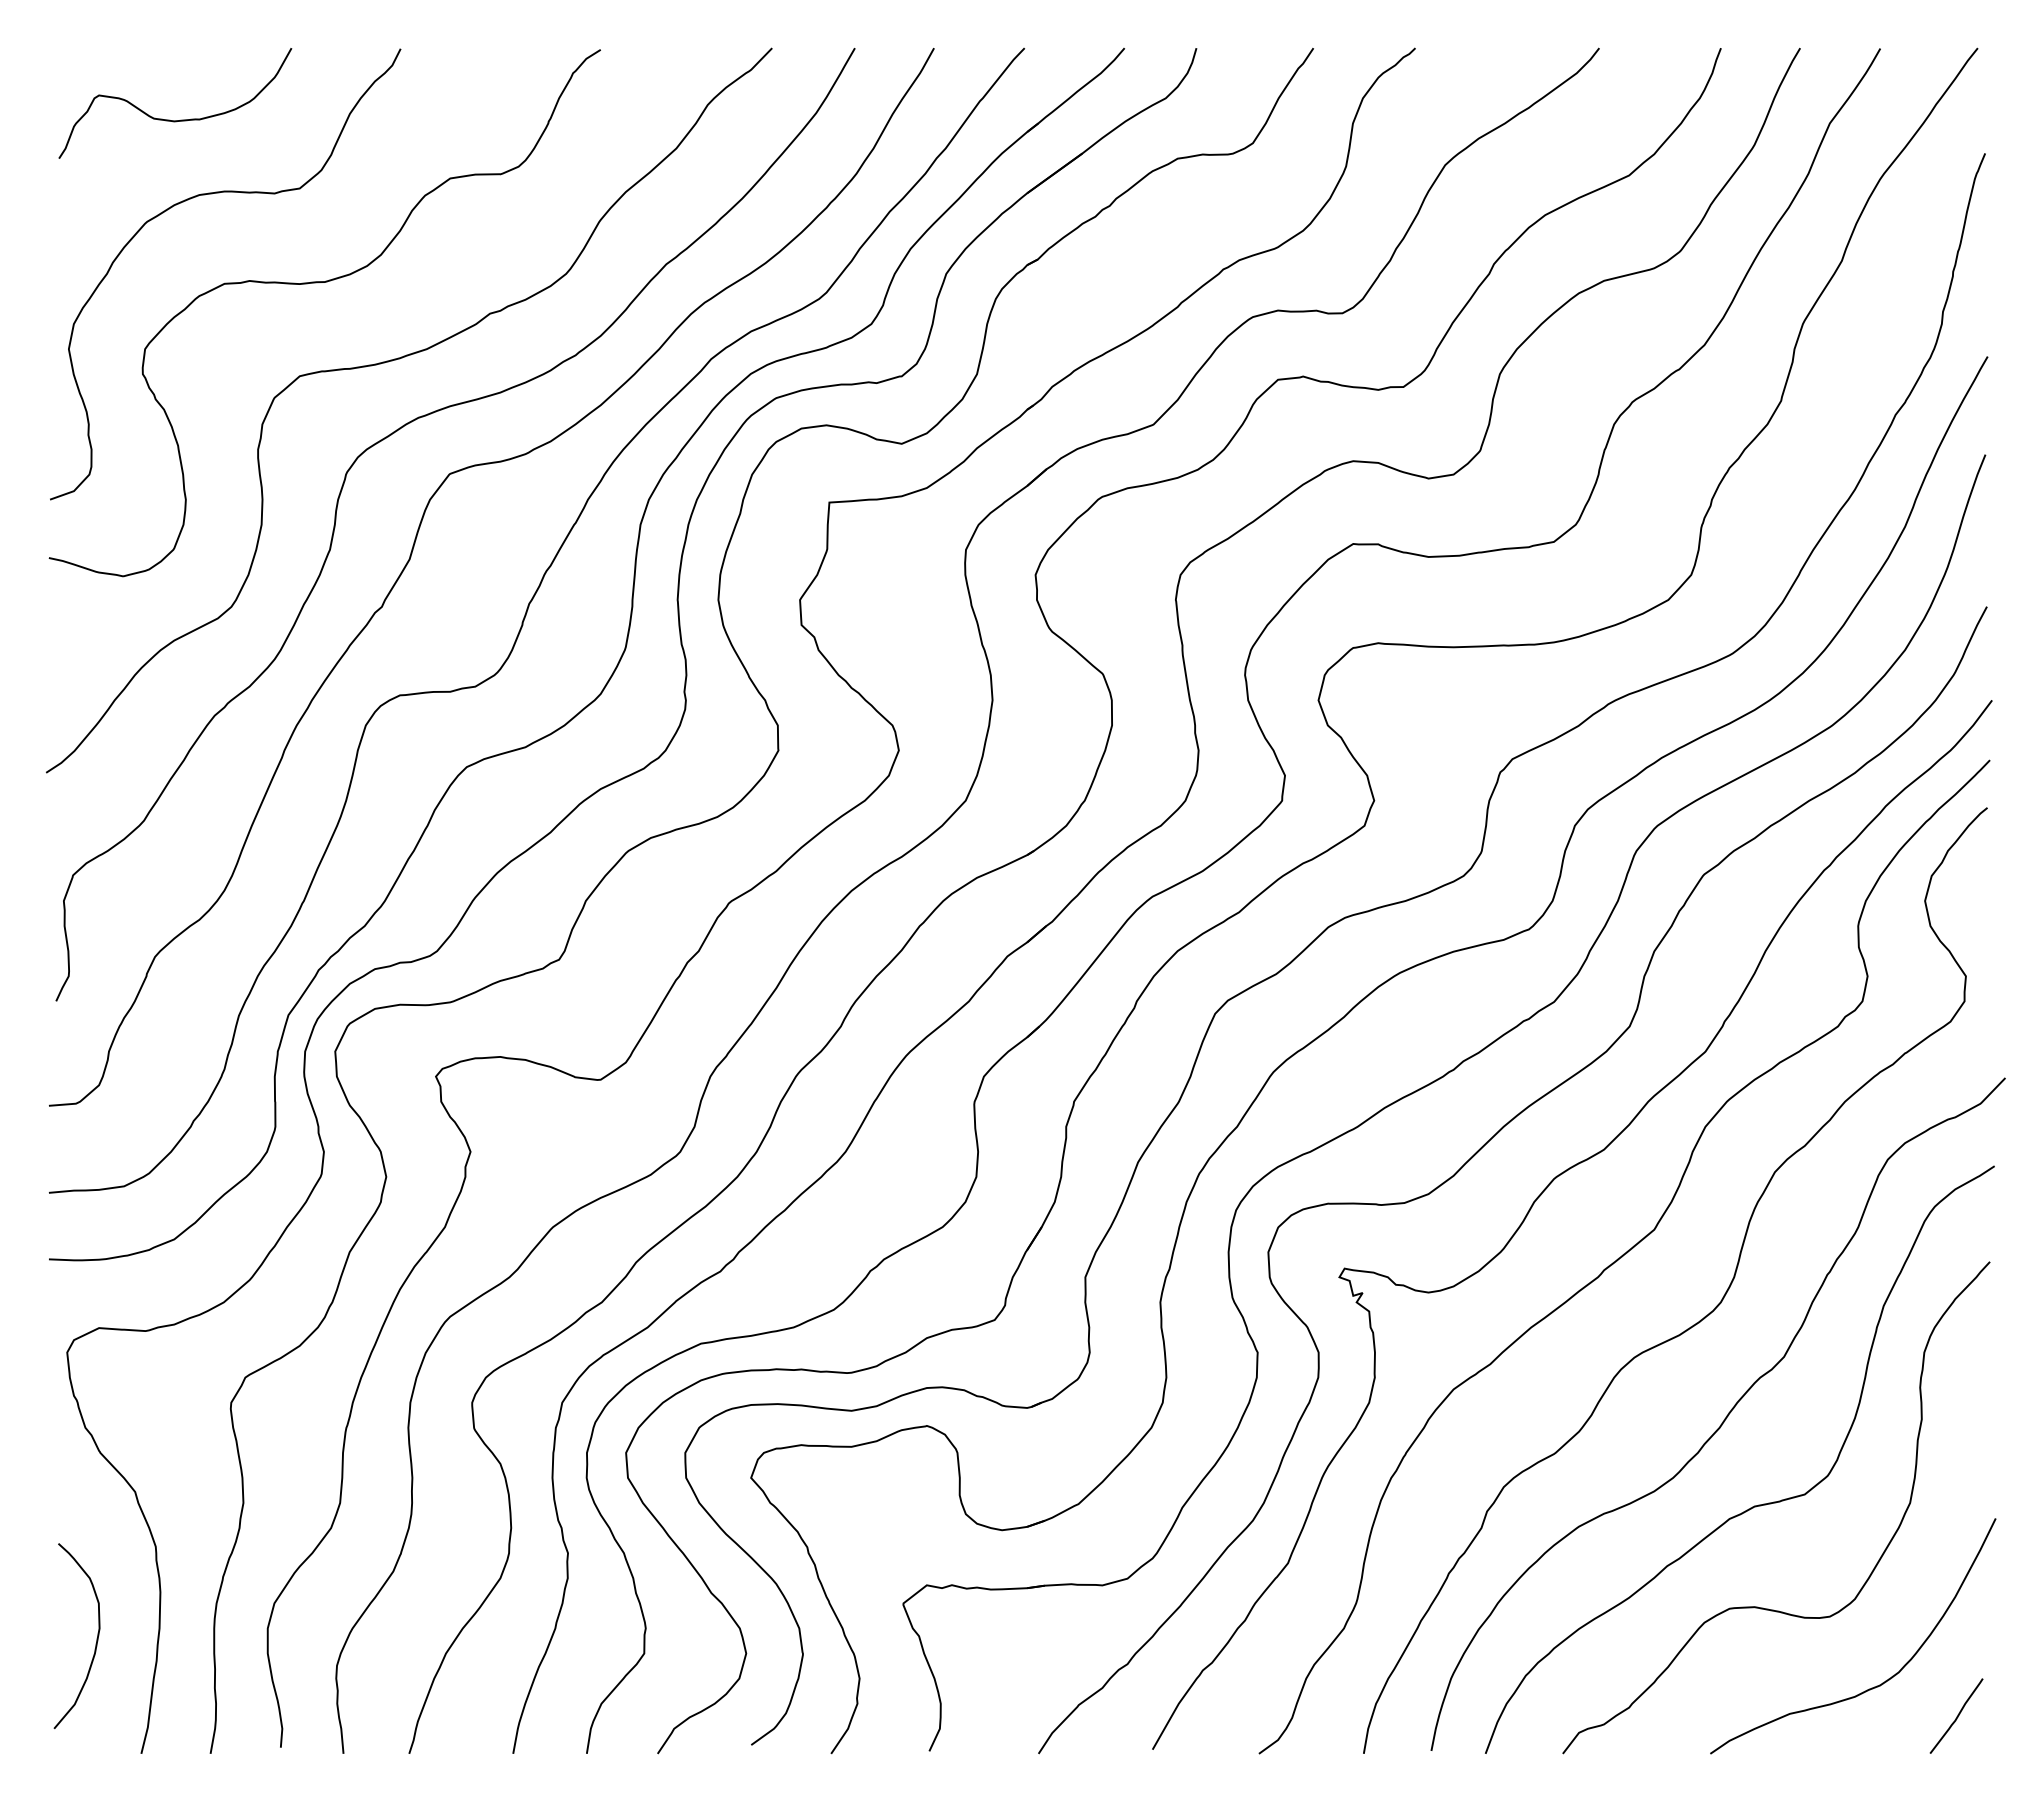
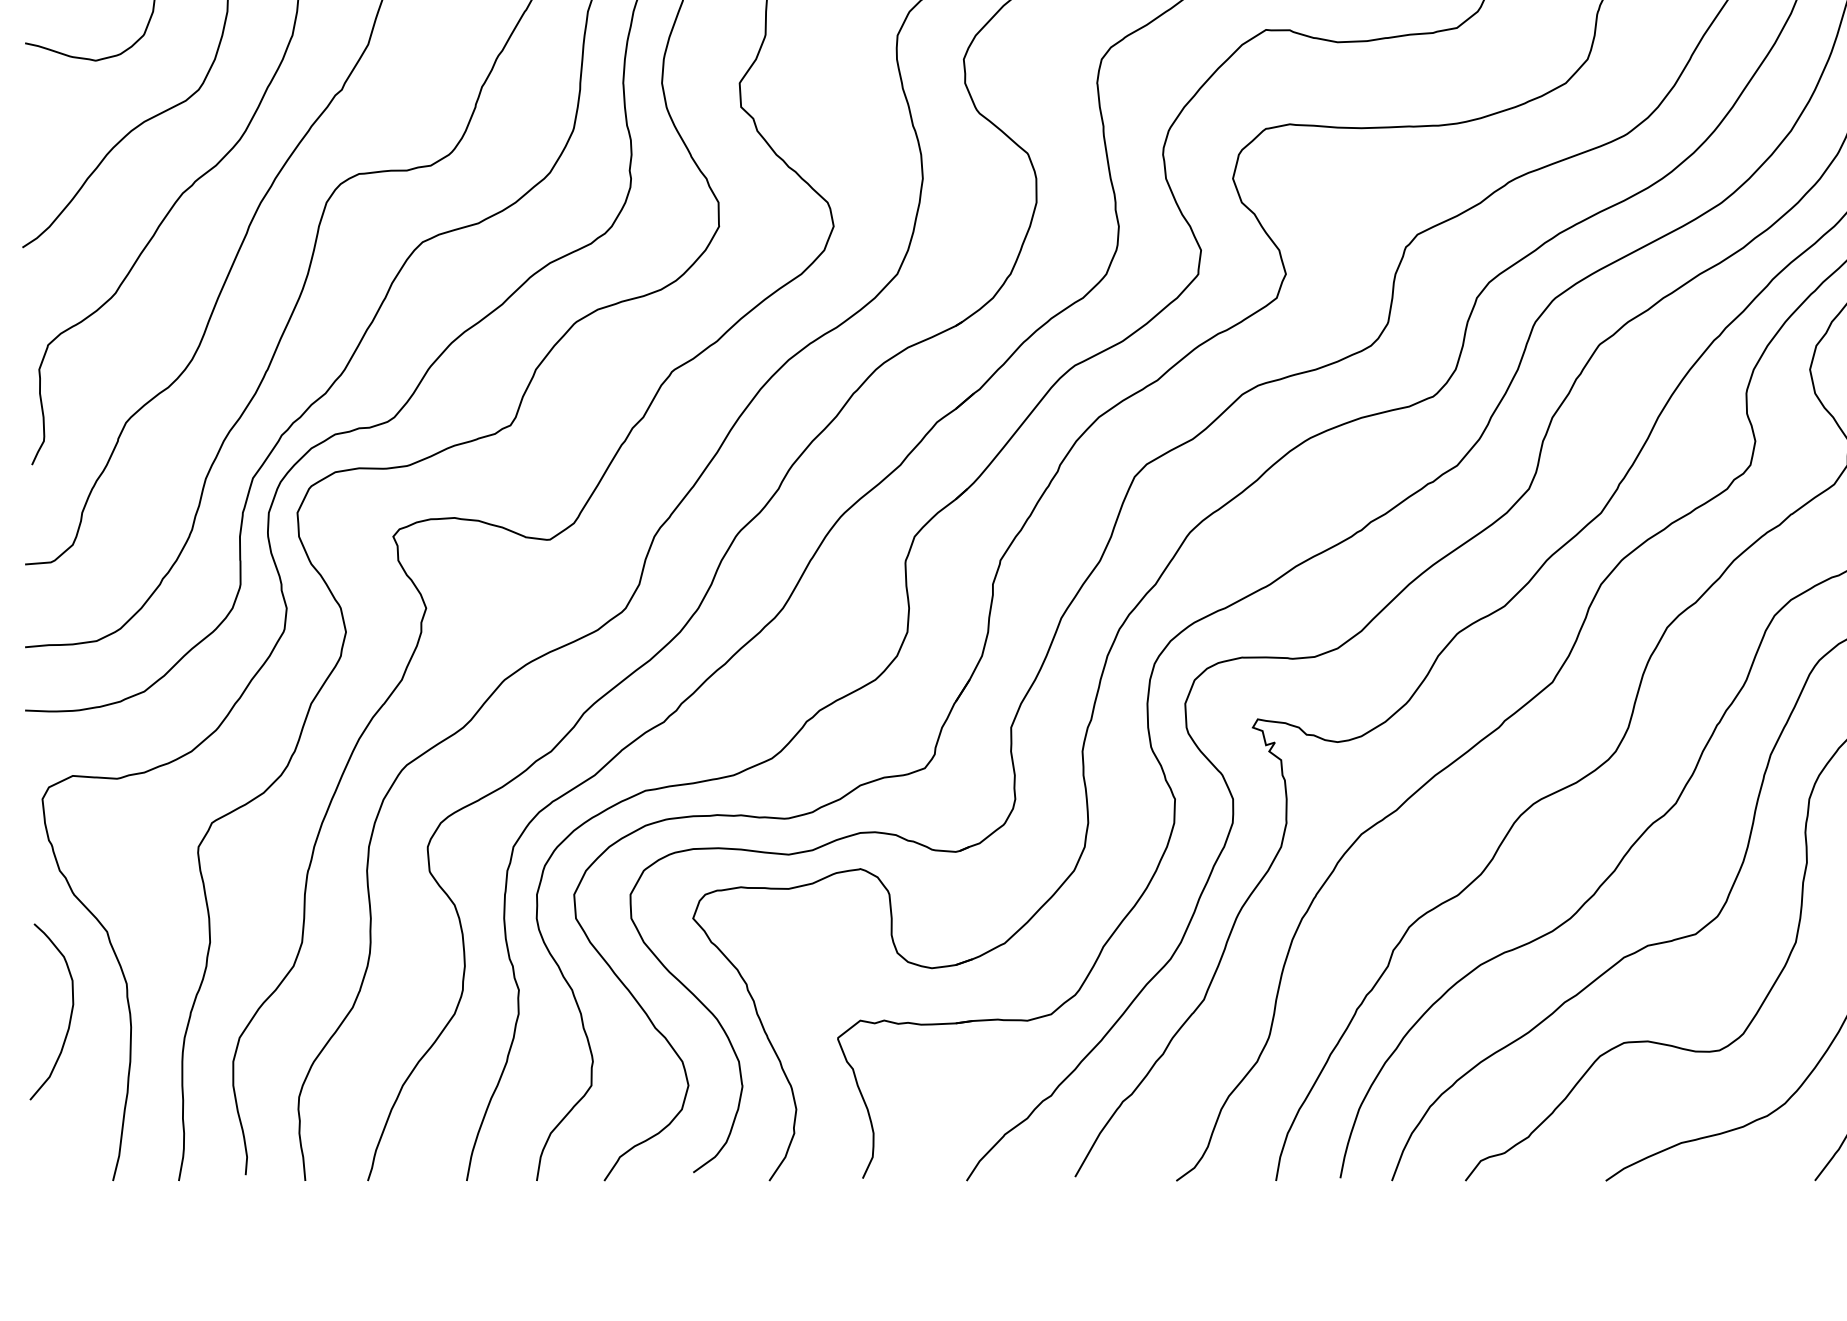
curve: (96, 1638) -> (70, 1014), moved

